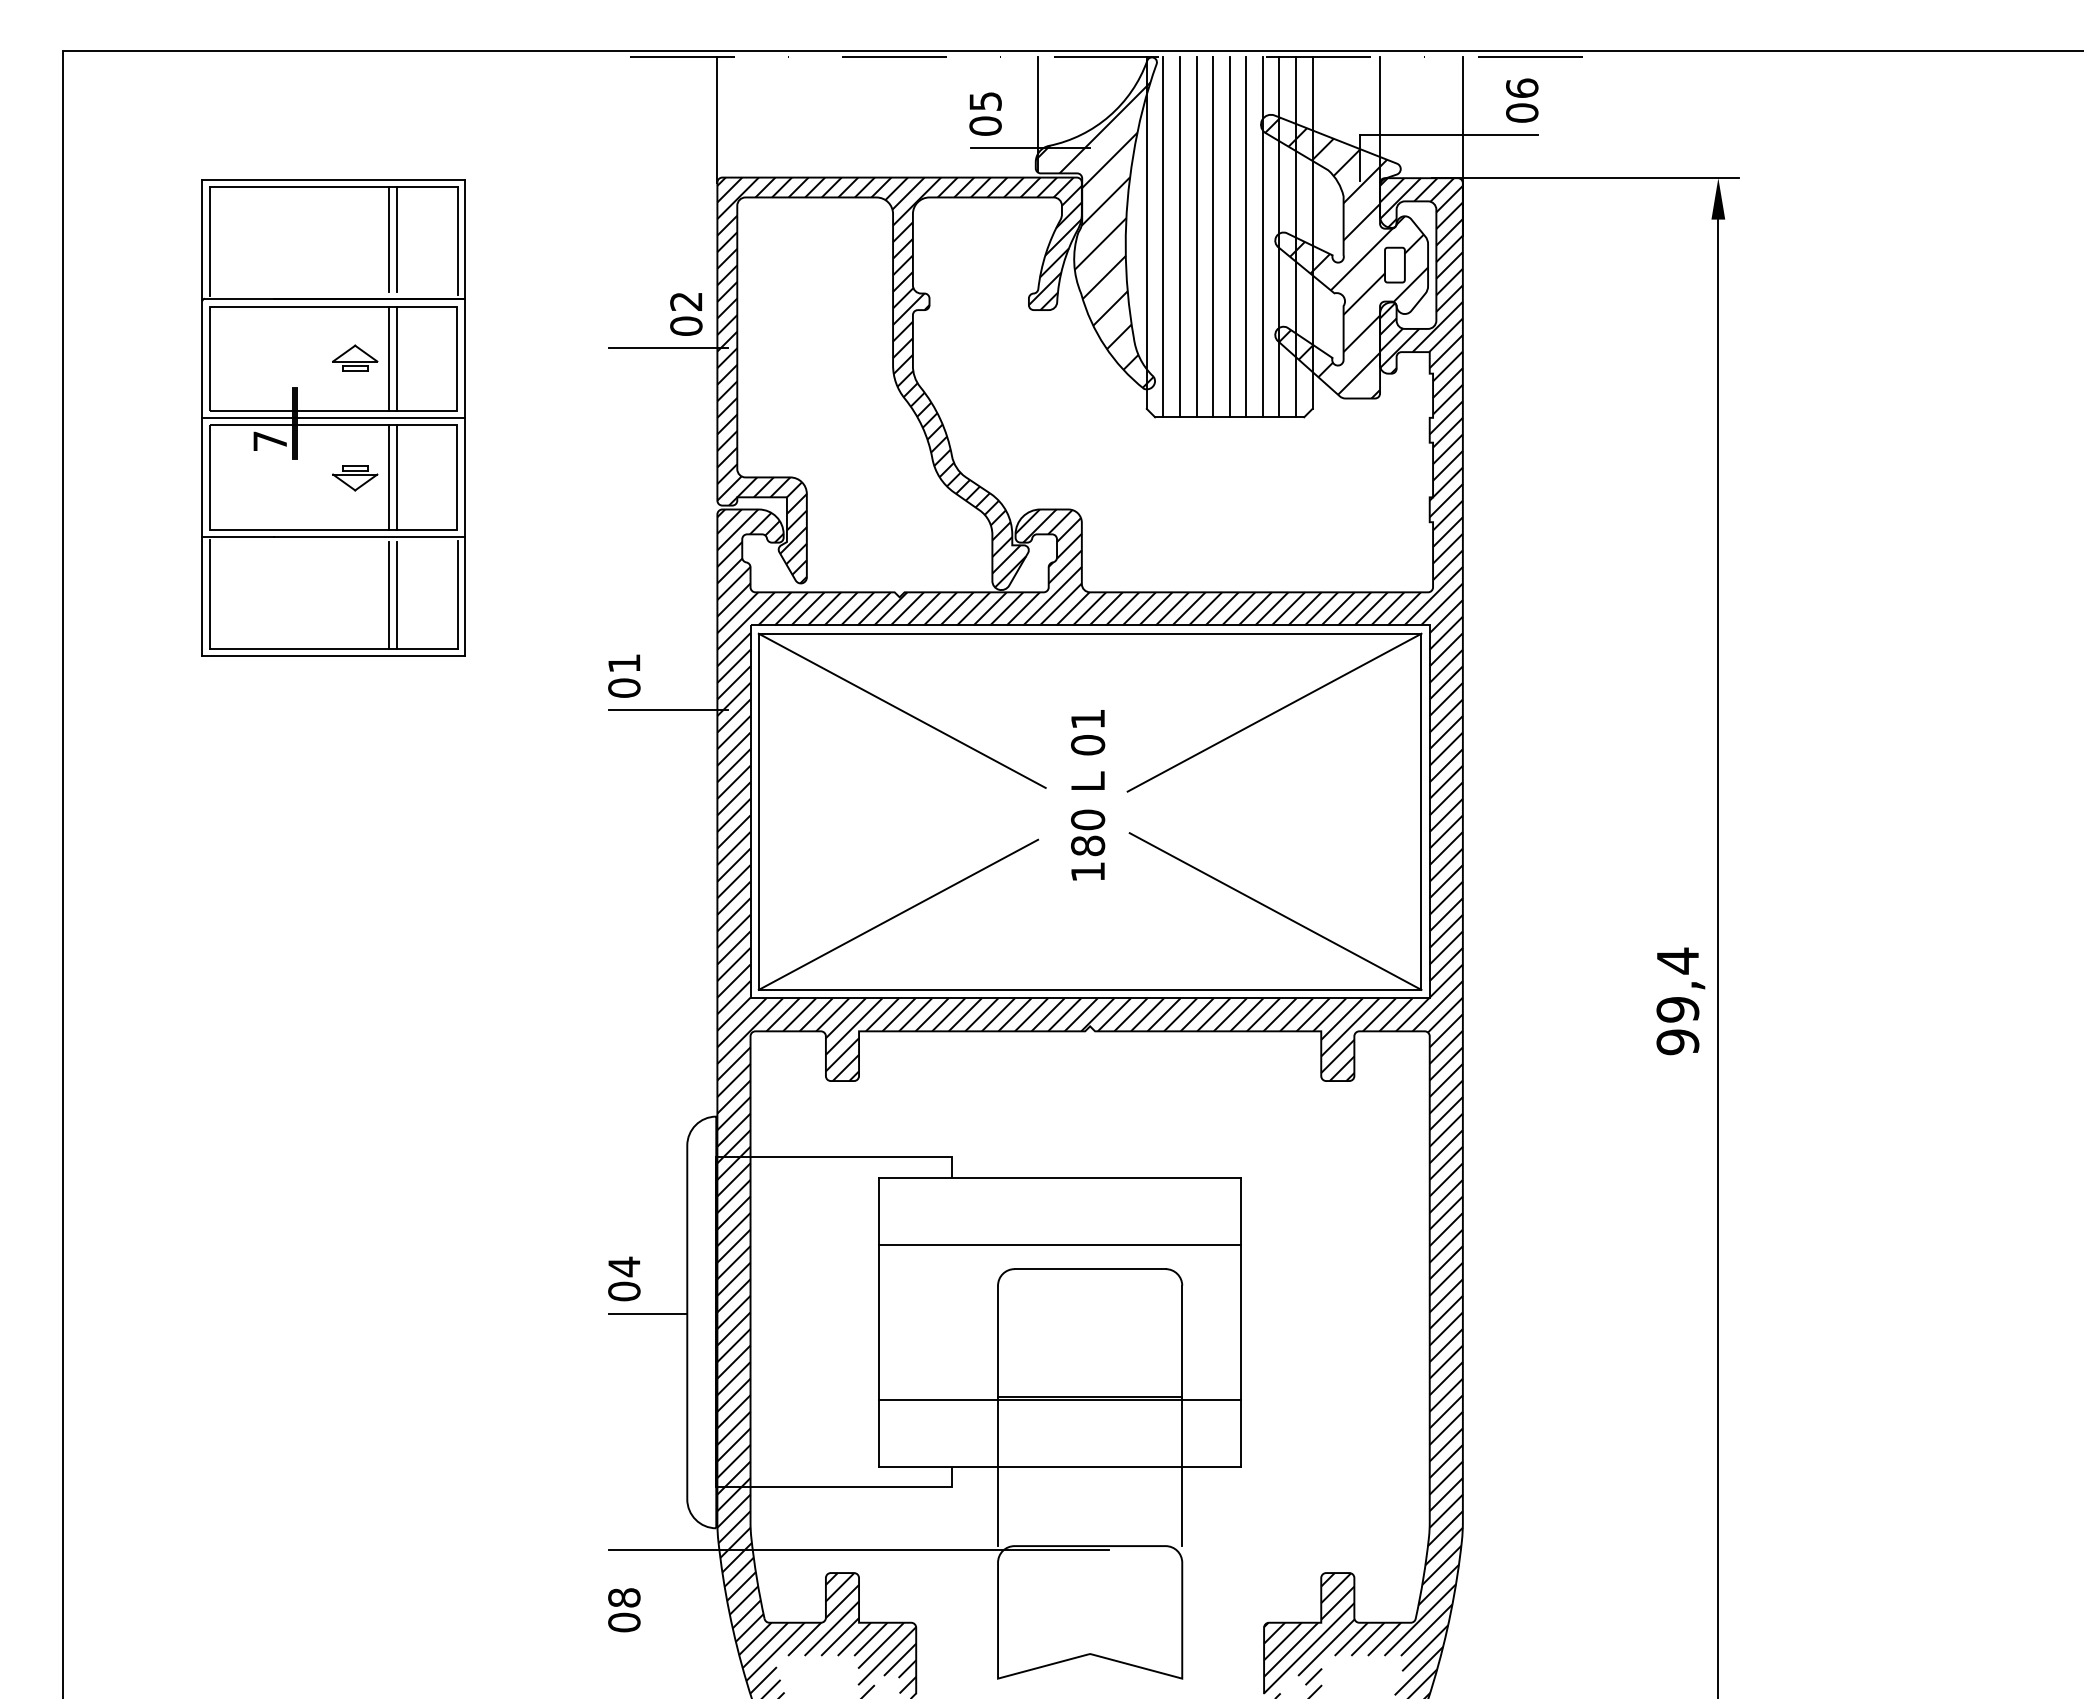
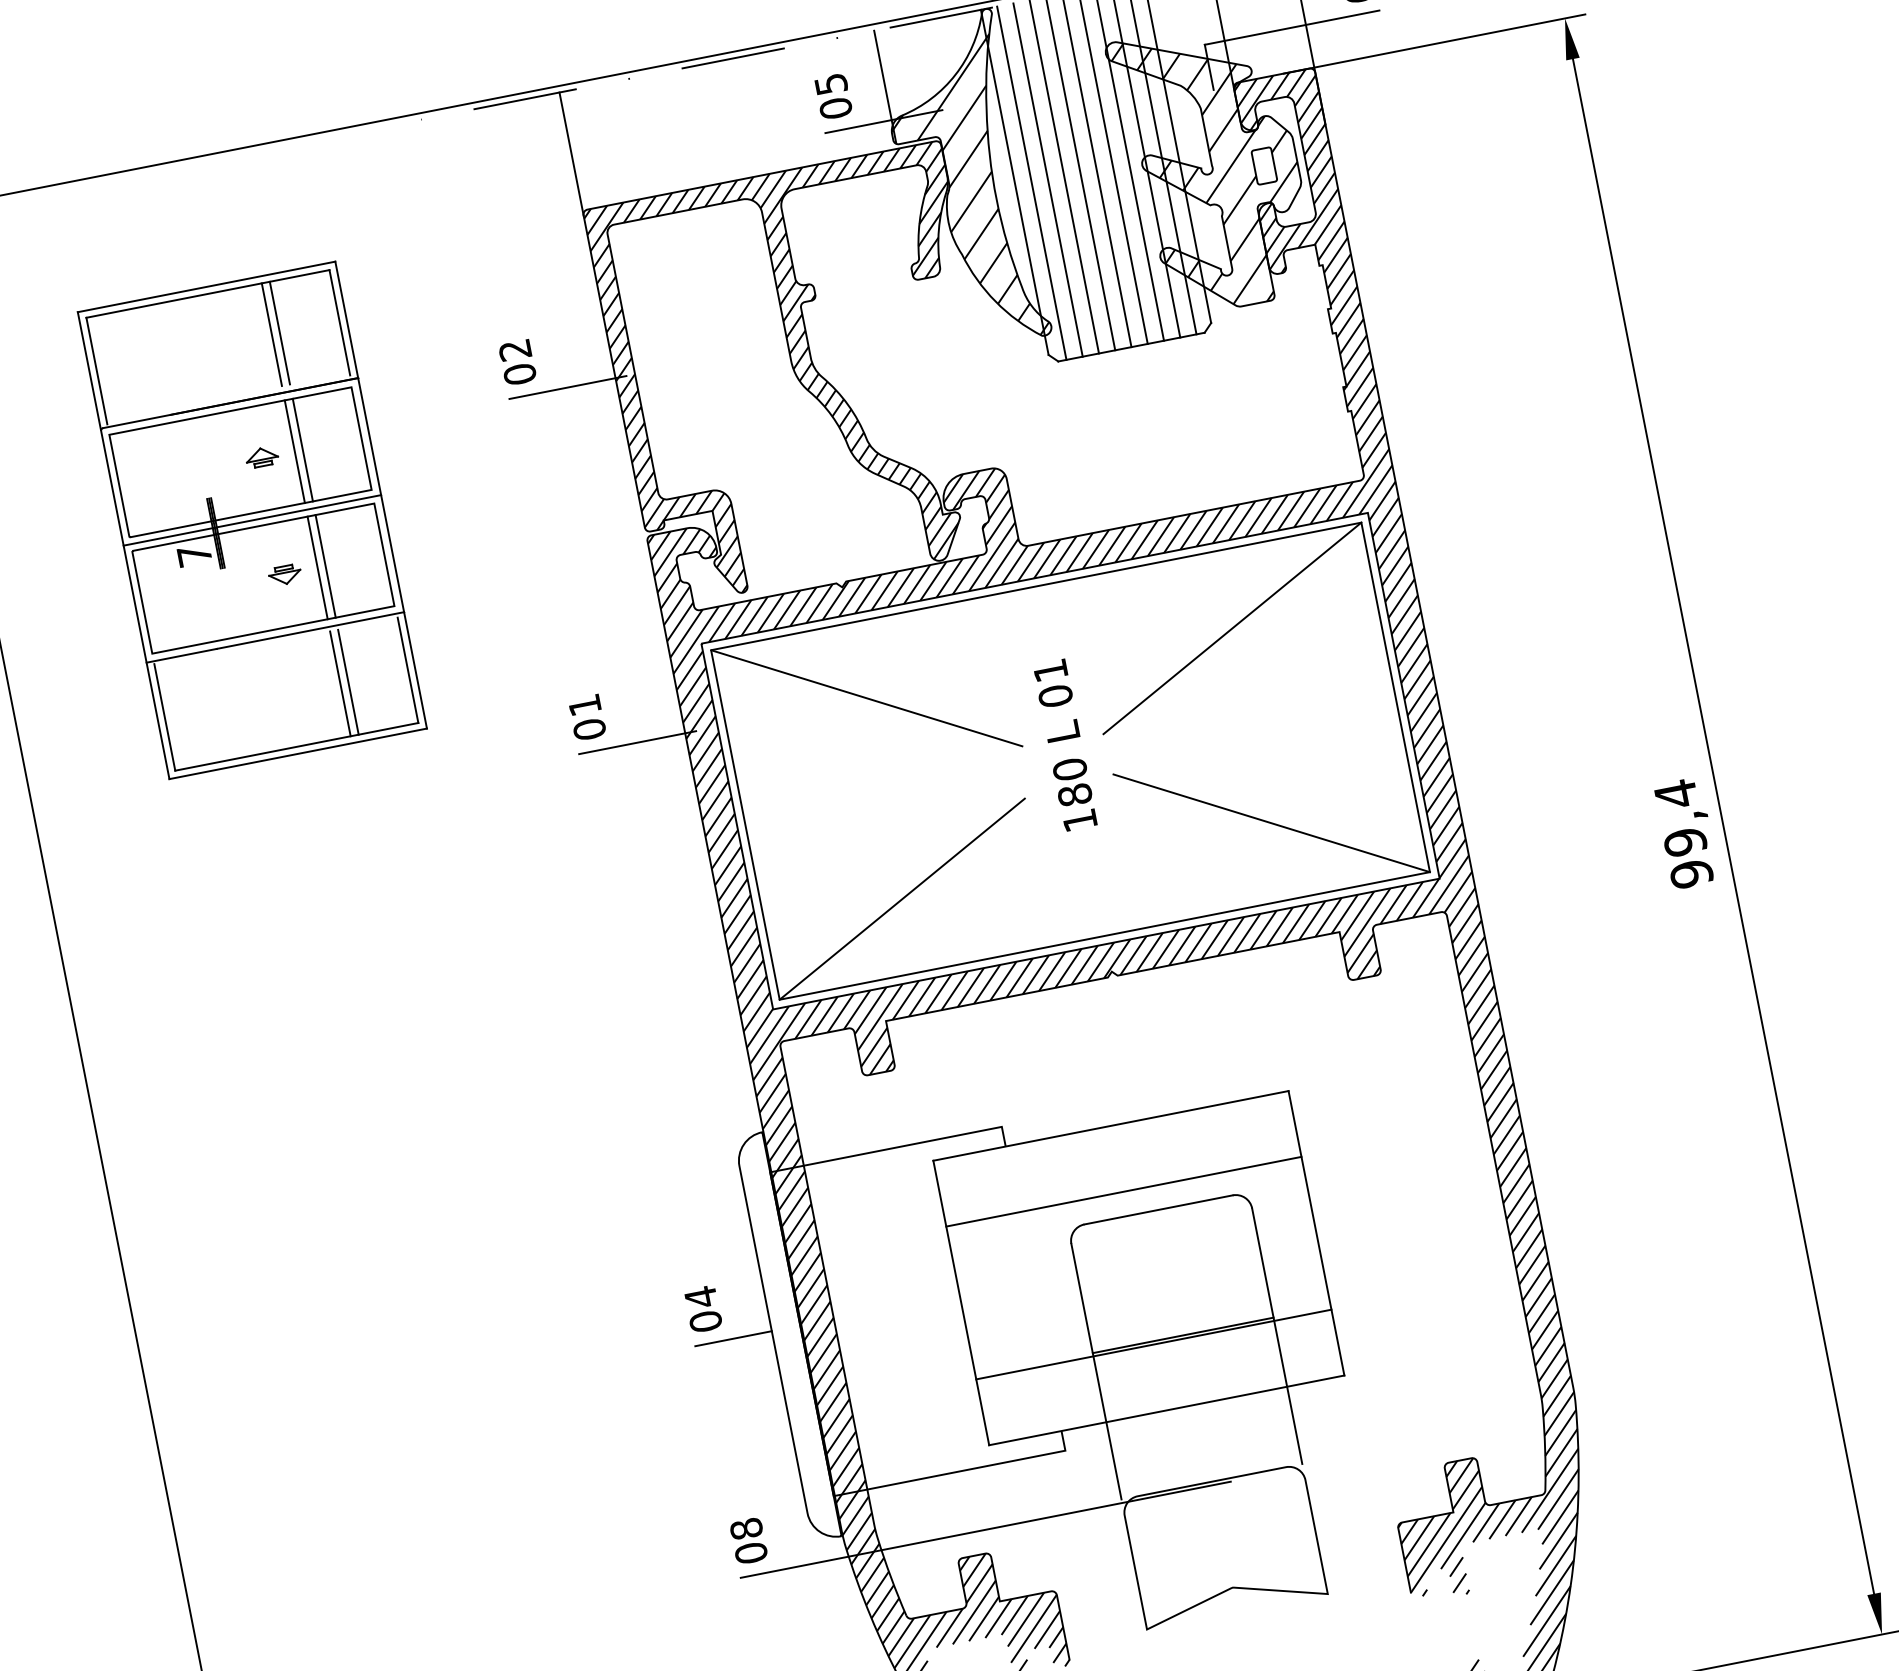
text: (686, 314) -> (517, 362), moved
part: (355, 357) -> (262, 456), size x0.71
part: (355, 478) -> (285, 575), size x0.71
text: (624, 1610) -> (749, 1541), moved

